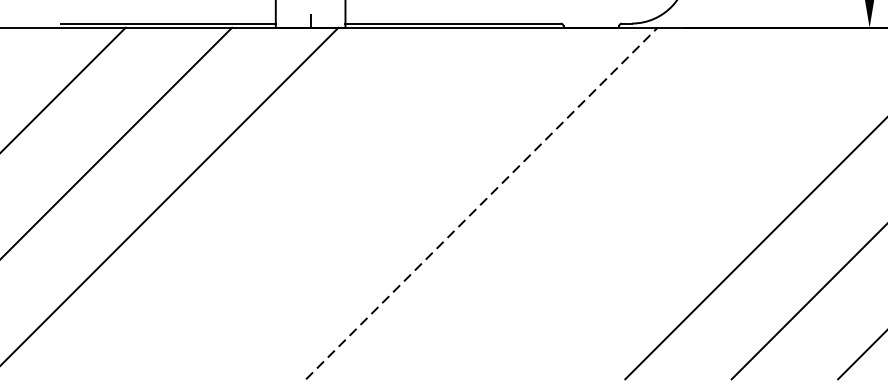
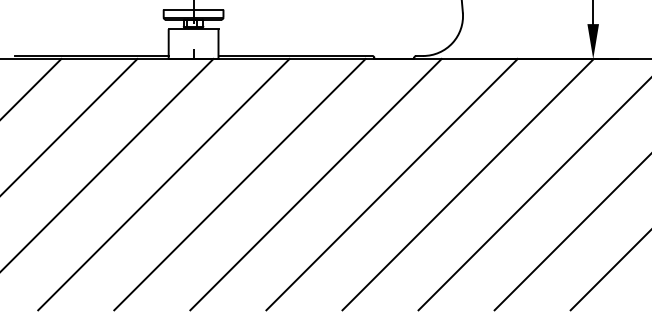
line: (268, 203) -> (163, 184), added
line: (374, 203) -> (239, 184), added
line: (482, 203) -> (316, 184), dashed -> solid
line: (587, 203) -> (391, 184), added
line: (693, 203) -> (467, 184), added

